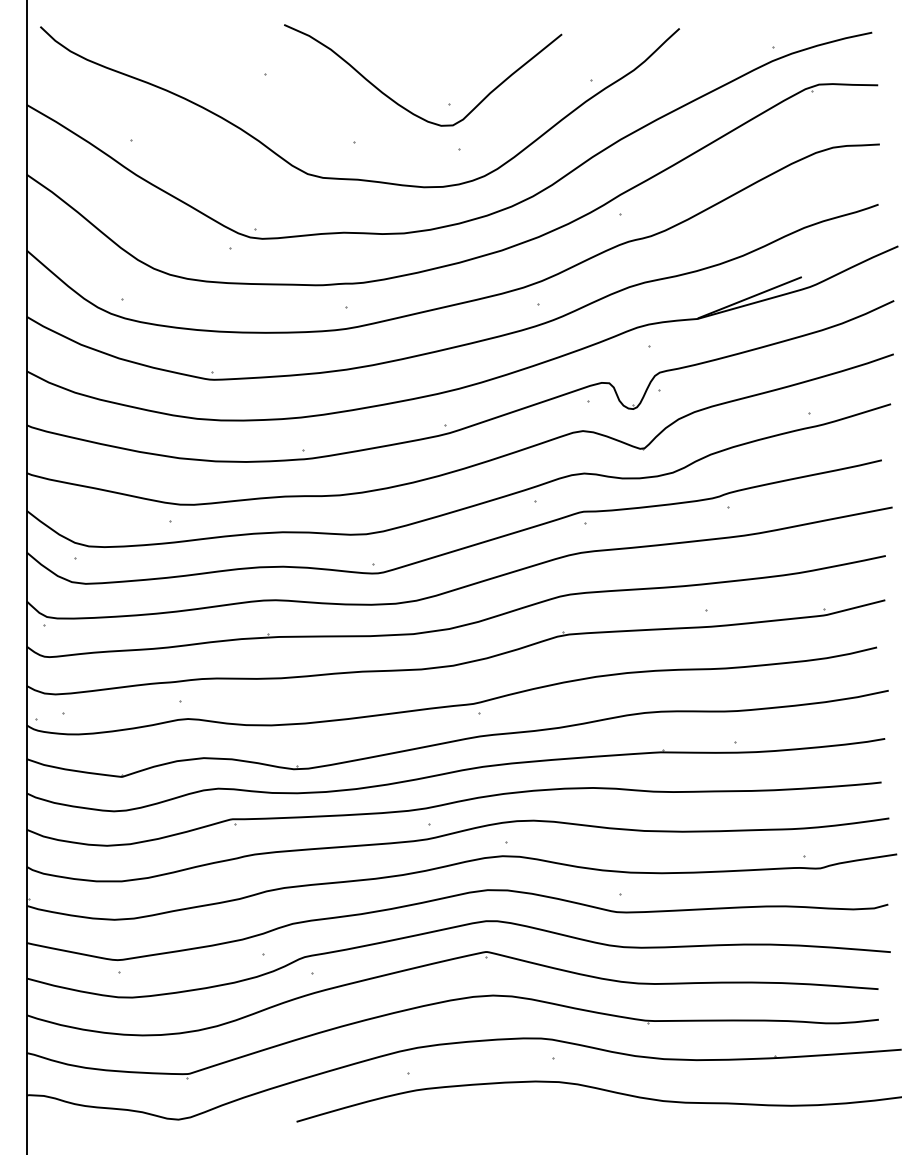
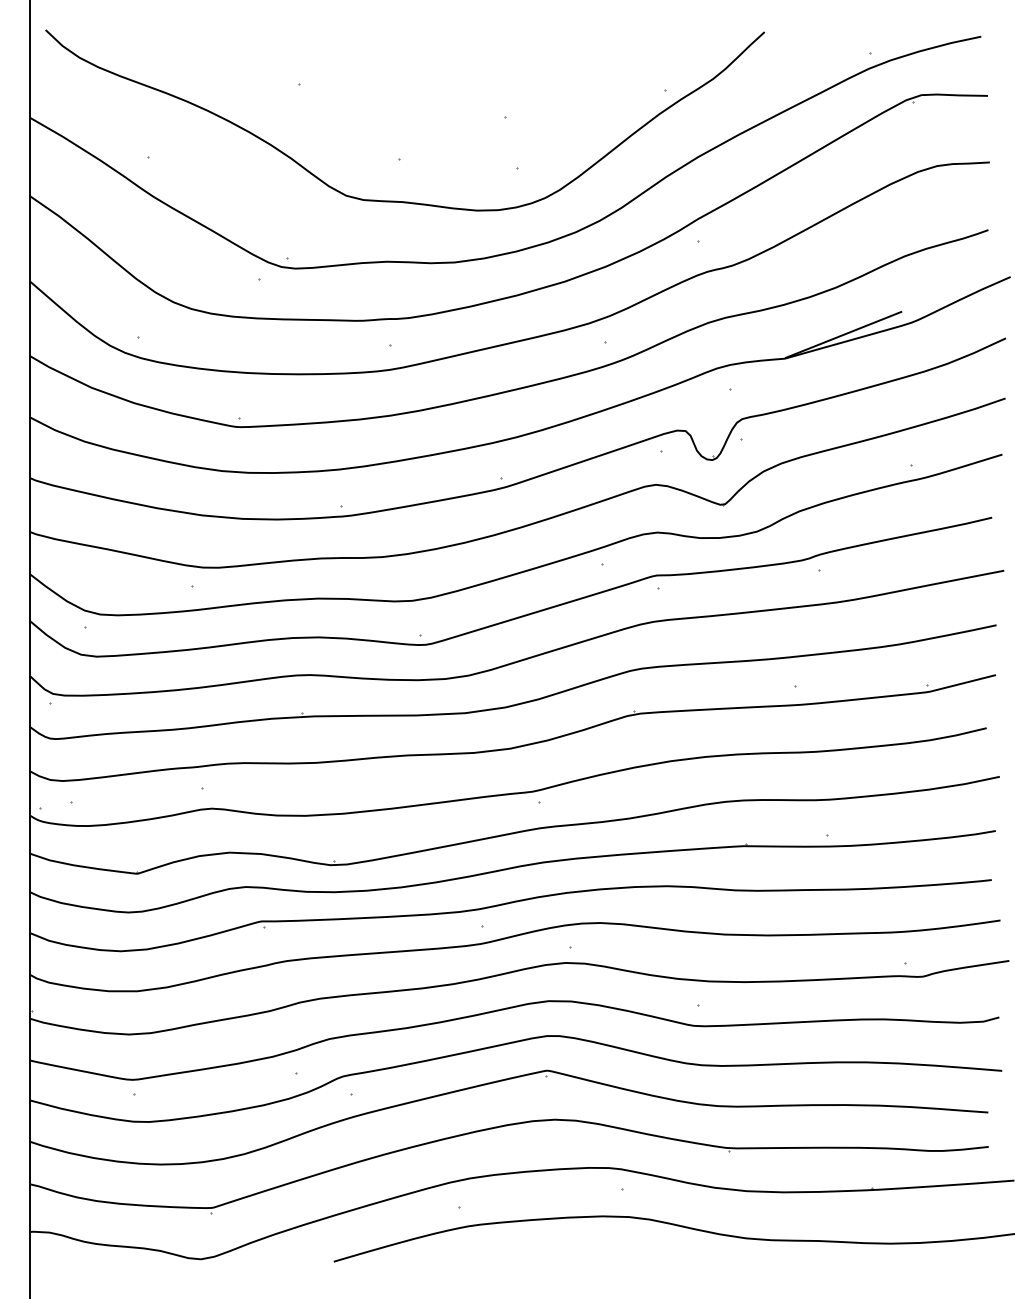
curve: (402, 106) -> (453, 119), removed

